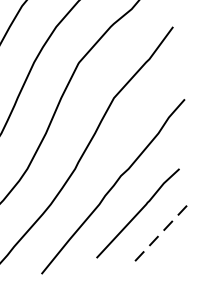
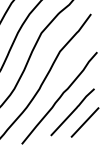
line: (162, 232) -> (85, 122), dashed -> solid

